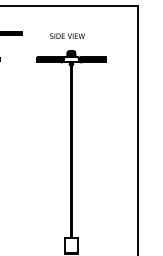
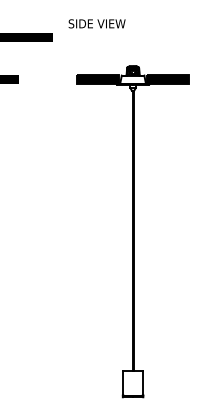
text: (67, 35) -> (97, 22), moved

